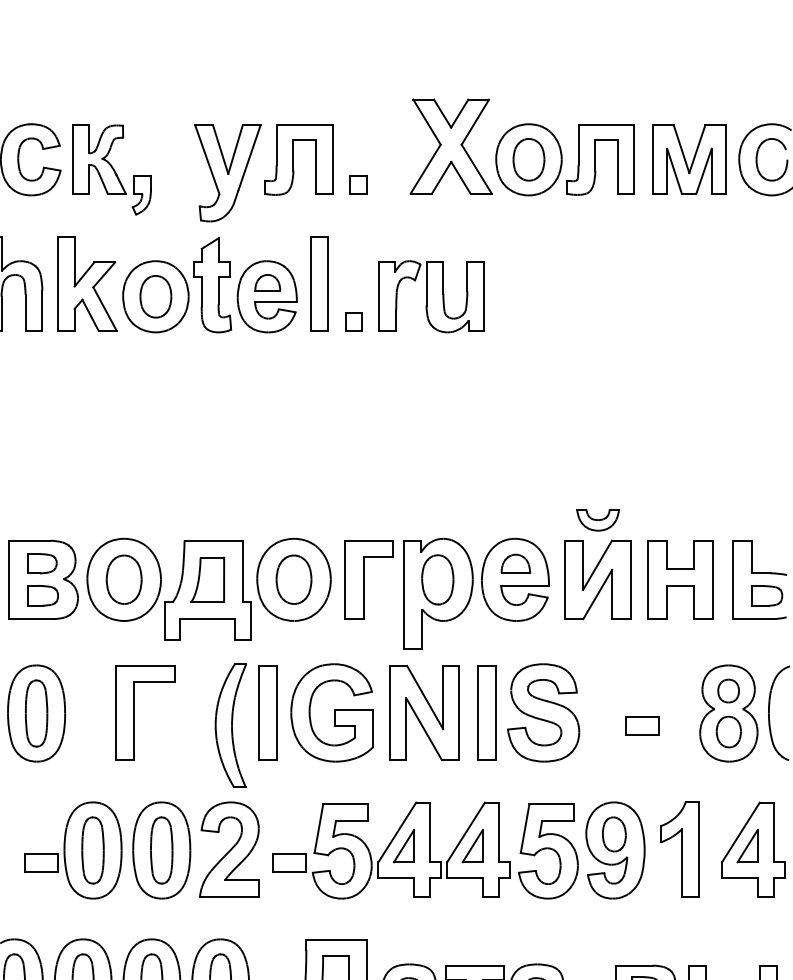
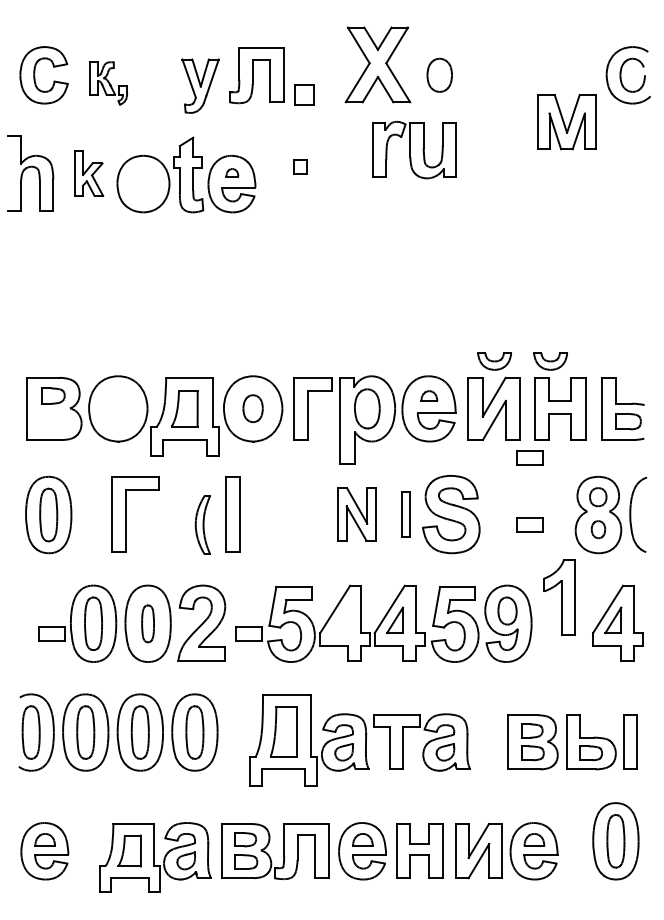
part: (563, 160) -> (467, 75), removed
part: (688, 160) -> (566, 122), moved
part: (111, 170) -> (108, 83), size x0.6
part: (227, 173) -> (200, 86), size x0.7
part: (358, 183) -> (304, 94), size x1.4
part: (268, 282) -> (232, 172), size x0.6
part: (87, 283) -> (89, 173), size x0.6
part: (319, 283) -> (273, 173), removed
part: (155, 296) -> (143, 183), removed
part: (431, 297) -> (414, 150), moved
part: (353, 321) -> (300, 166), moved
part: (668, 520) -> (550, 361), added
part: (516, 564) -> (429, 396), size x0.7
part: (123, 579) -> (117, 408), removed
part: (293, 579) -> (252, 408), size x0.7
part: (42, 595) -> (53, 421), removed
part: (642, 641) -> (529, 457), added
part: (332, 712) -> (283, 514), removed
part: (424, 712) -> (356, 514), size x0.7
part: (485, 712) -> (405, 514), size x0.6
part: (230, 725) -> (202, 524), size x0.6
part: (728, 731) -> (598, 529), size x0.7
part: (404, 846) -> (340, 620), removed
part: (160, 850) -> (147, 623), size x0.7
part: (679, 850) -> (559, 597), moved

